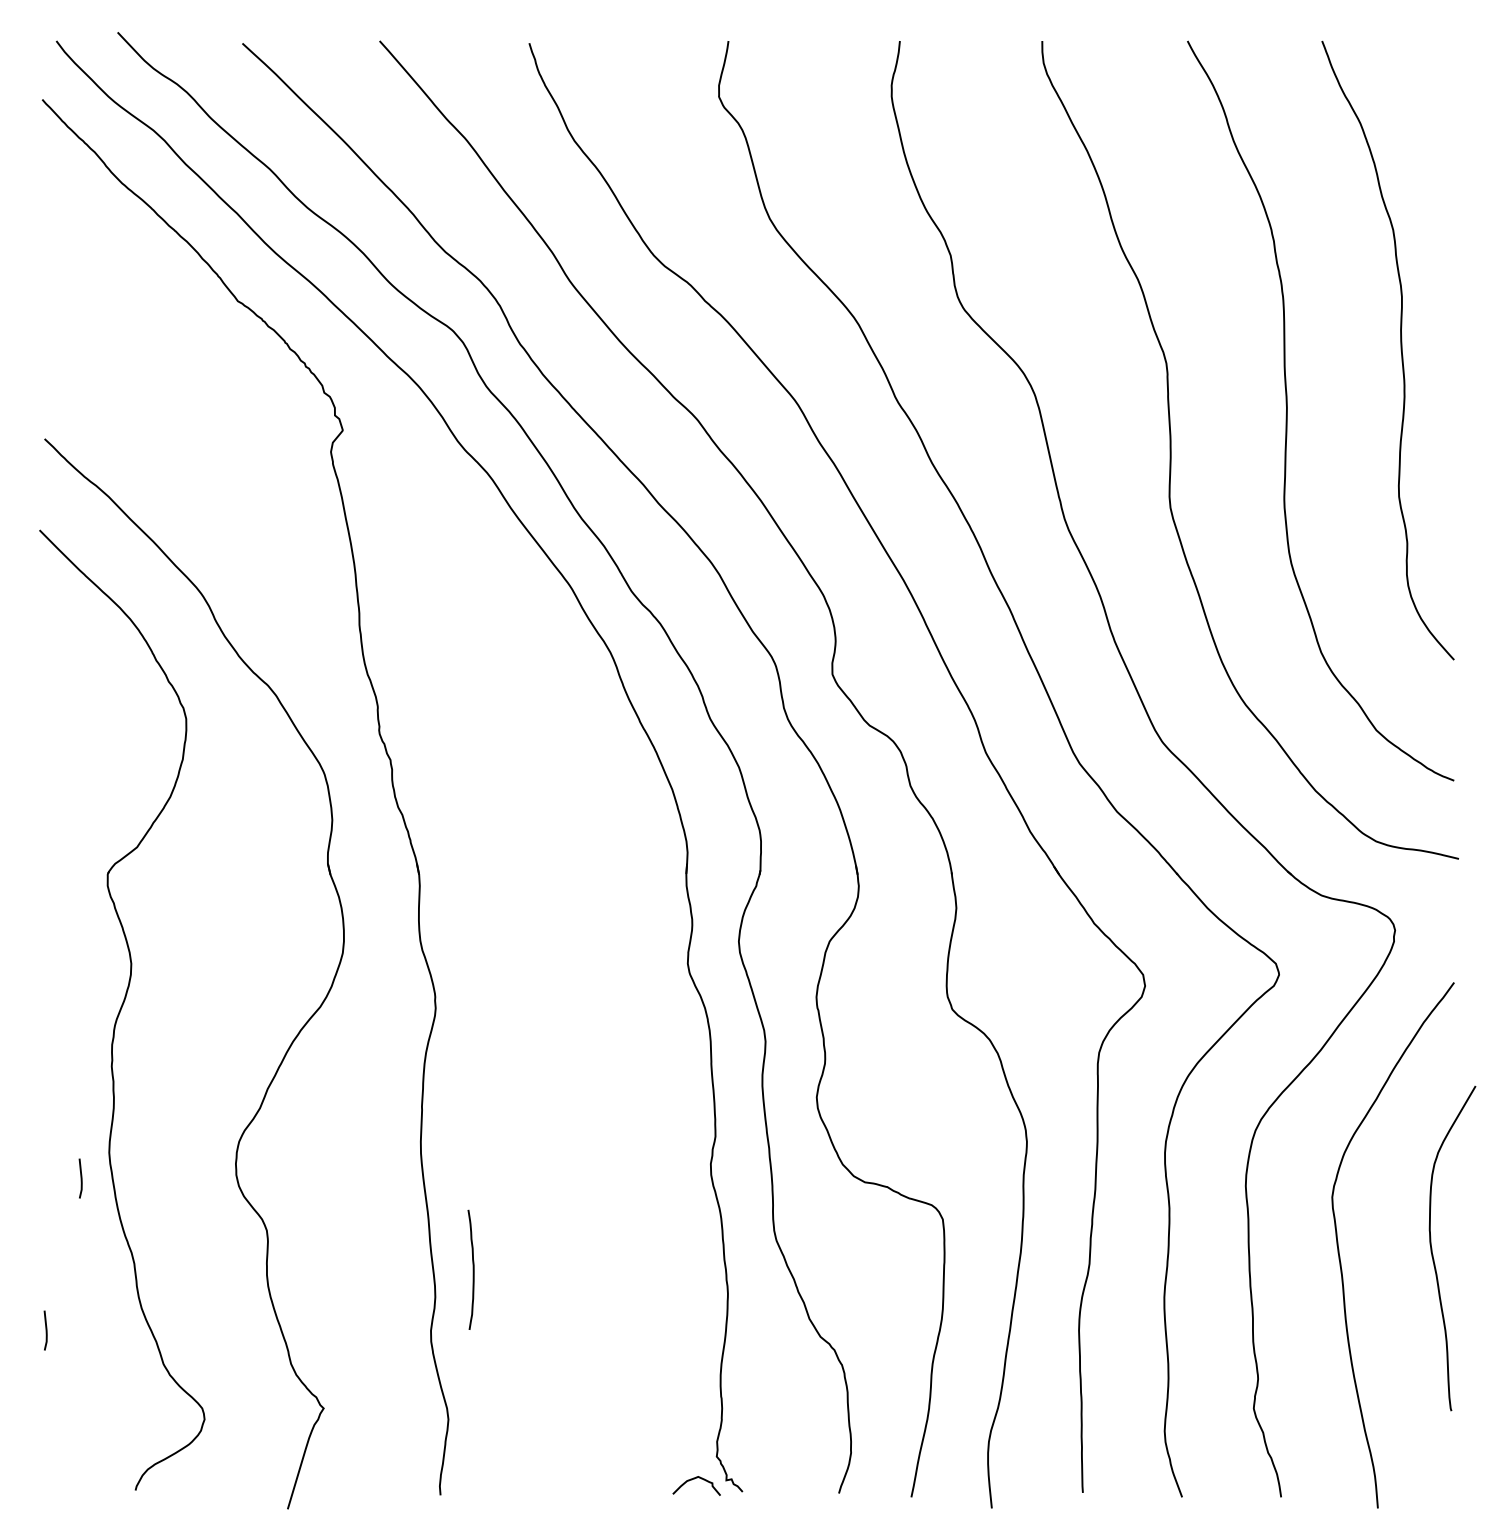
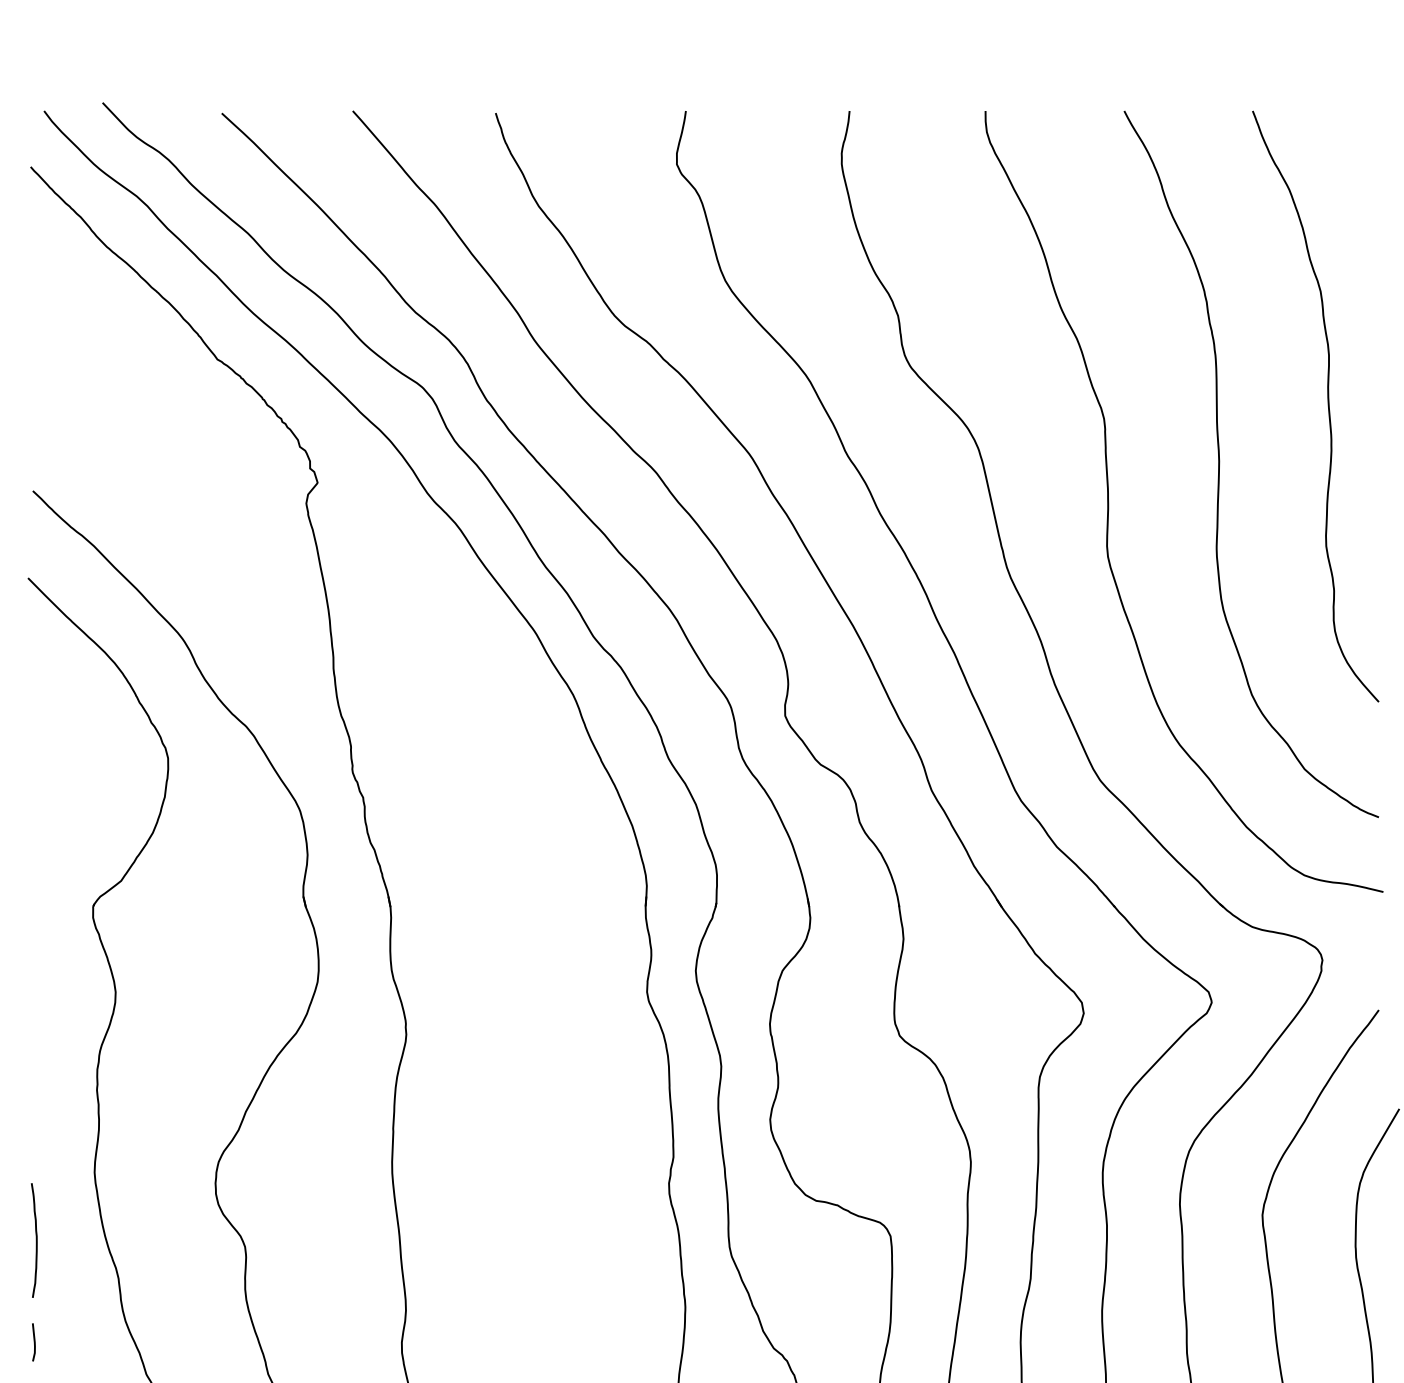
line: (80, 1178) -> (67, 1197), removed
curve: (472, 1269) -> (35, 1240), moved

